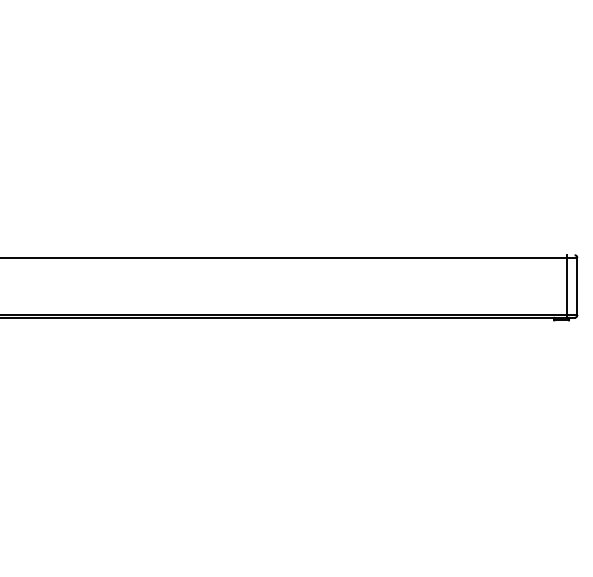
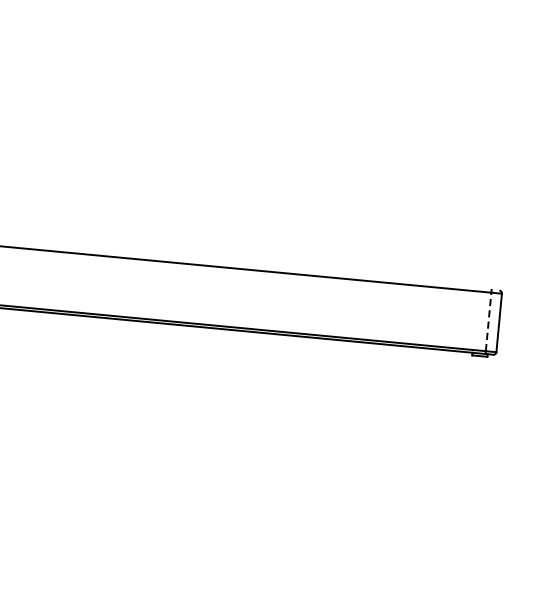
line: (567, 286) -> (489, 321), solid -> dashed

